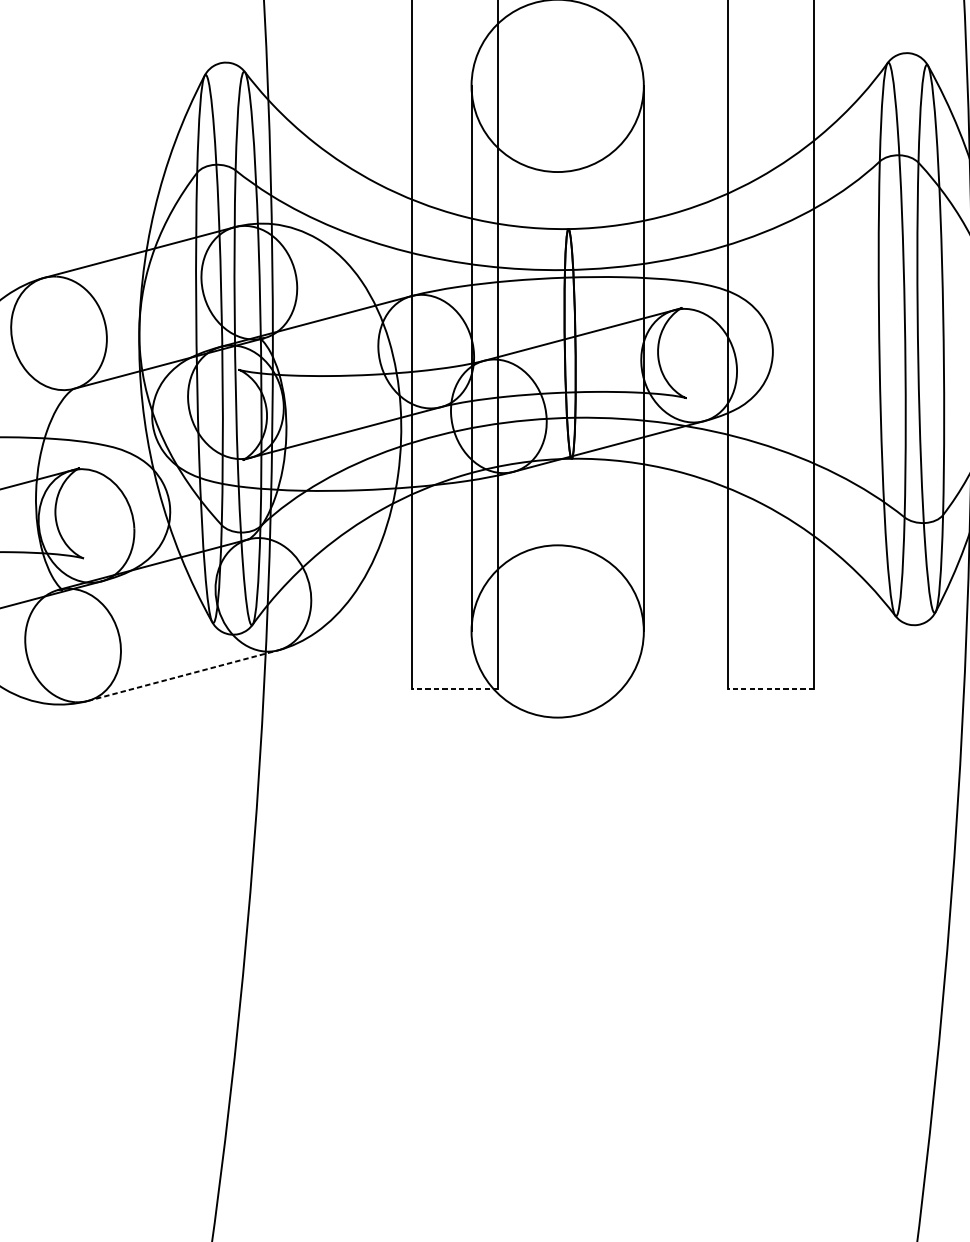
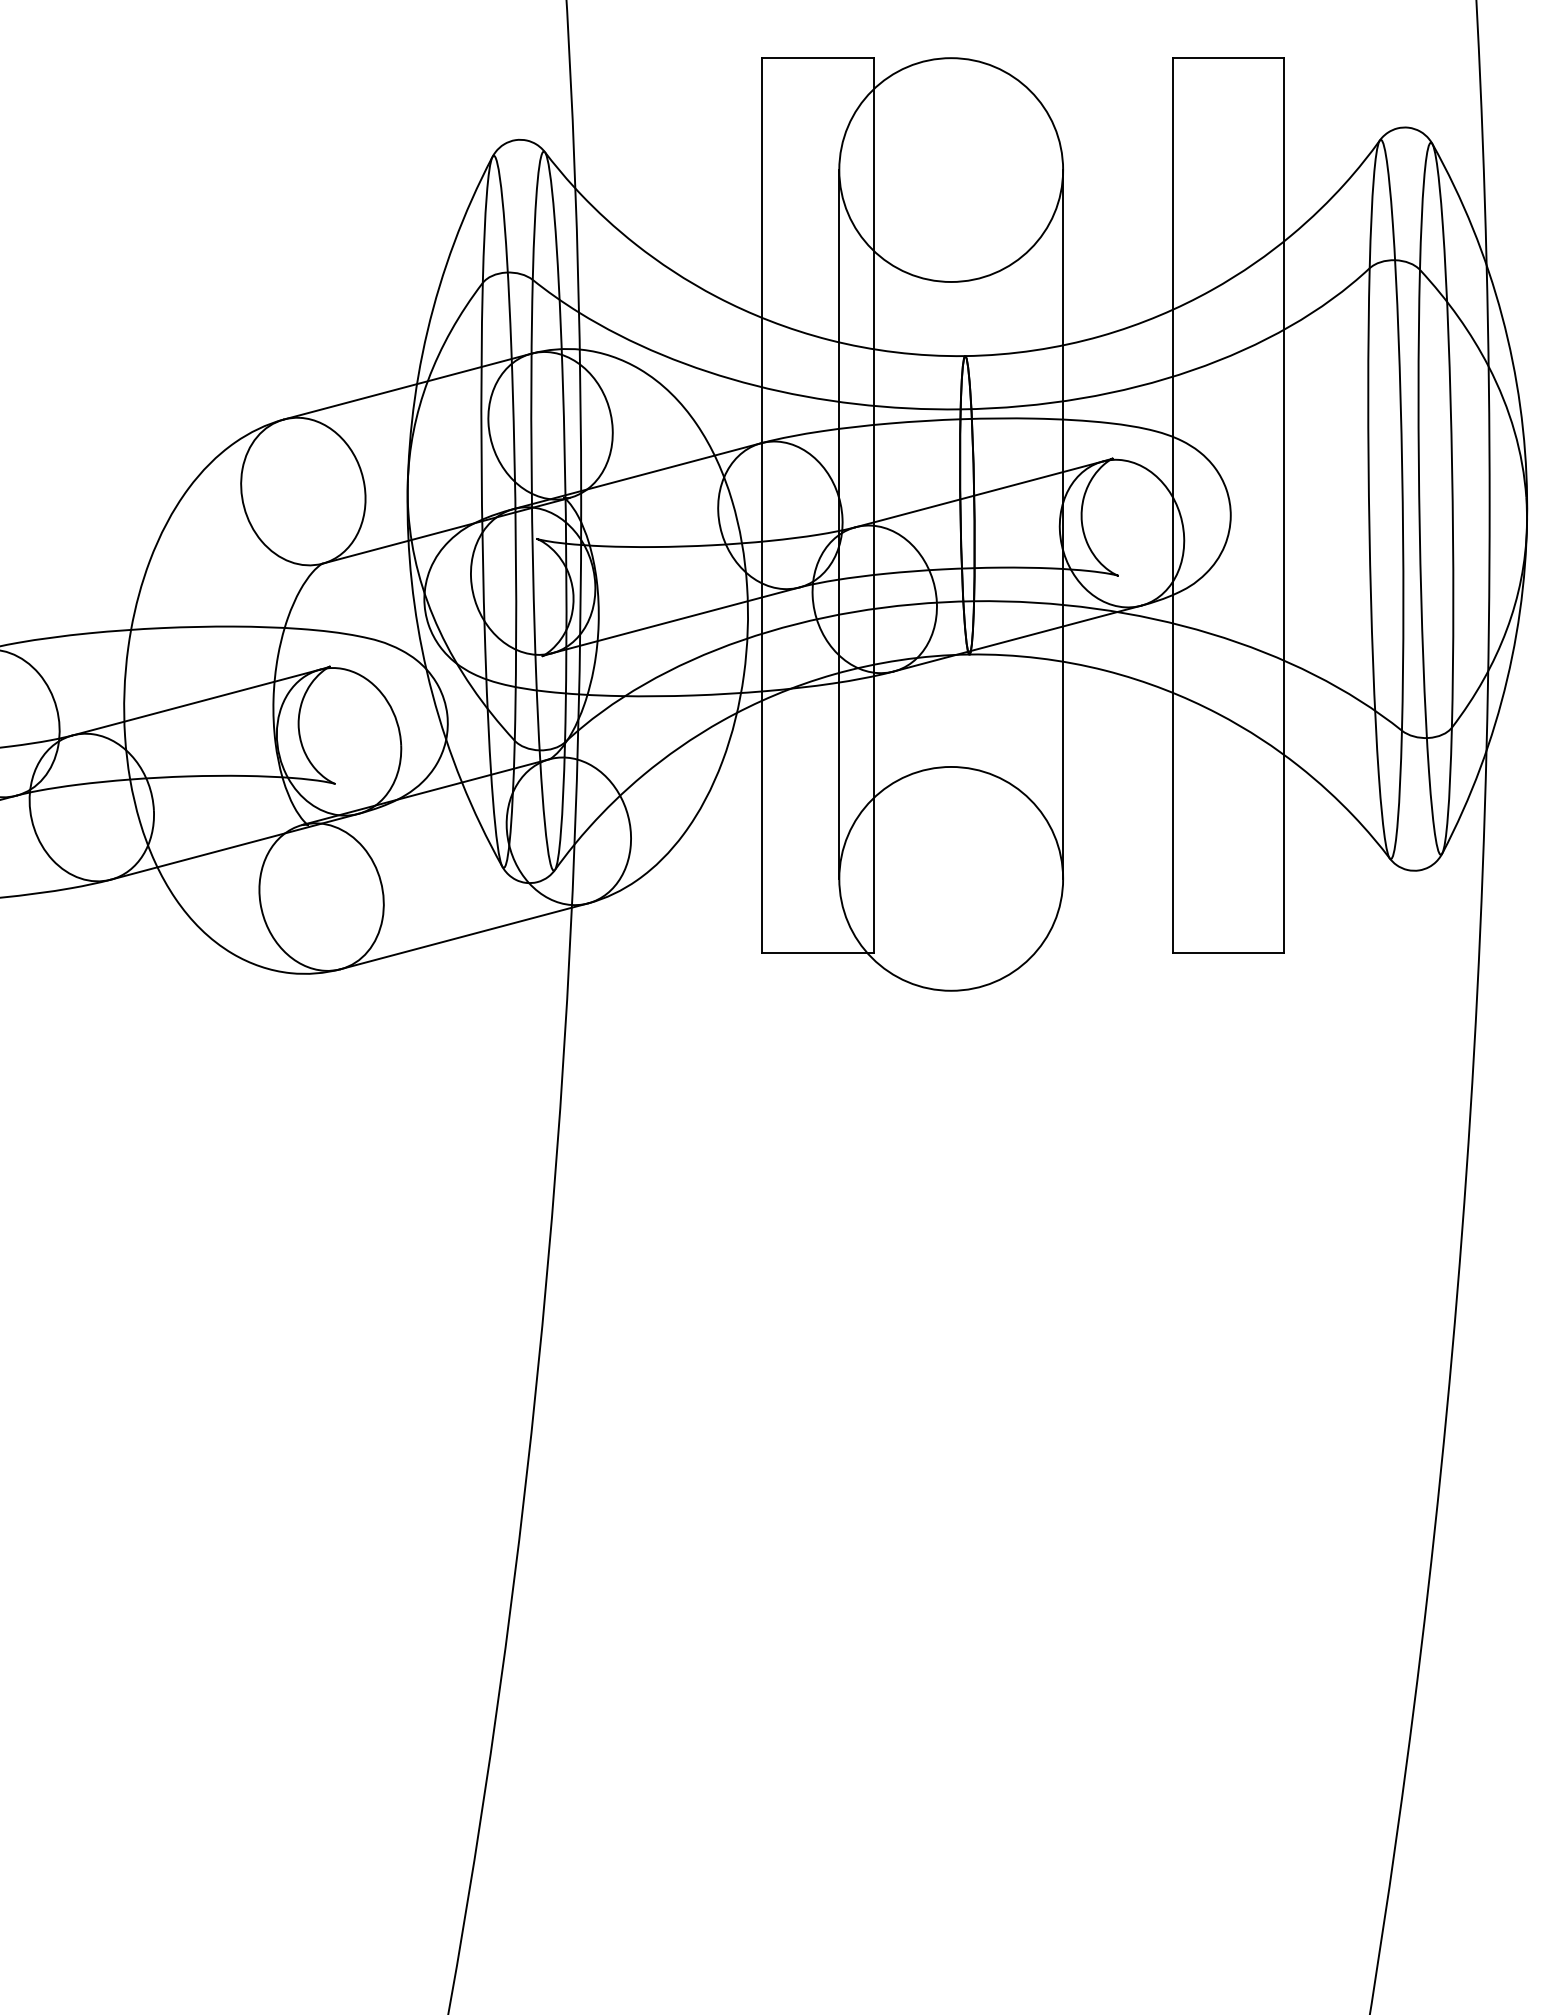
line: (183, 675) -> (464, 936), dashed -> solid
line: (455, 688) -> (818, 952), dashed -> solid
line: (771, 688) -> (1228, 952), dashed -> solid

